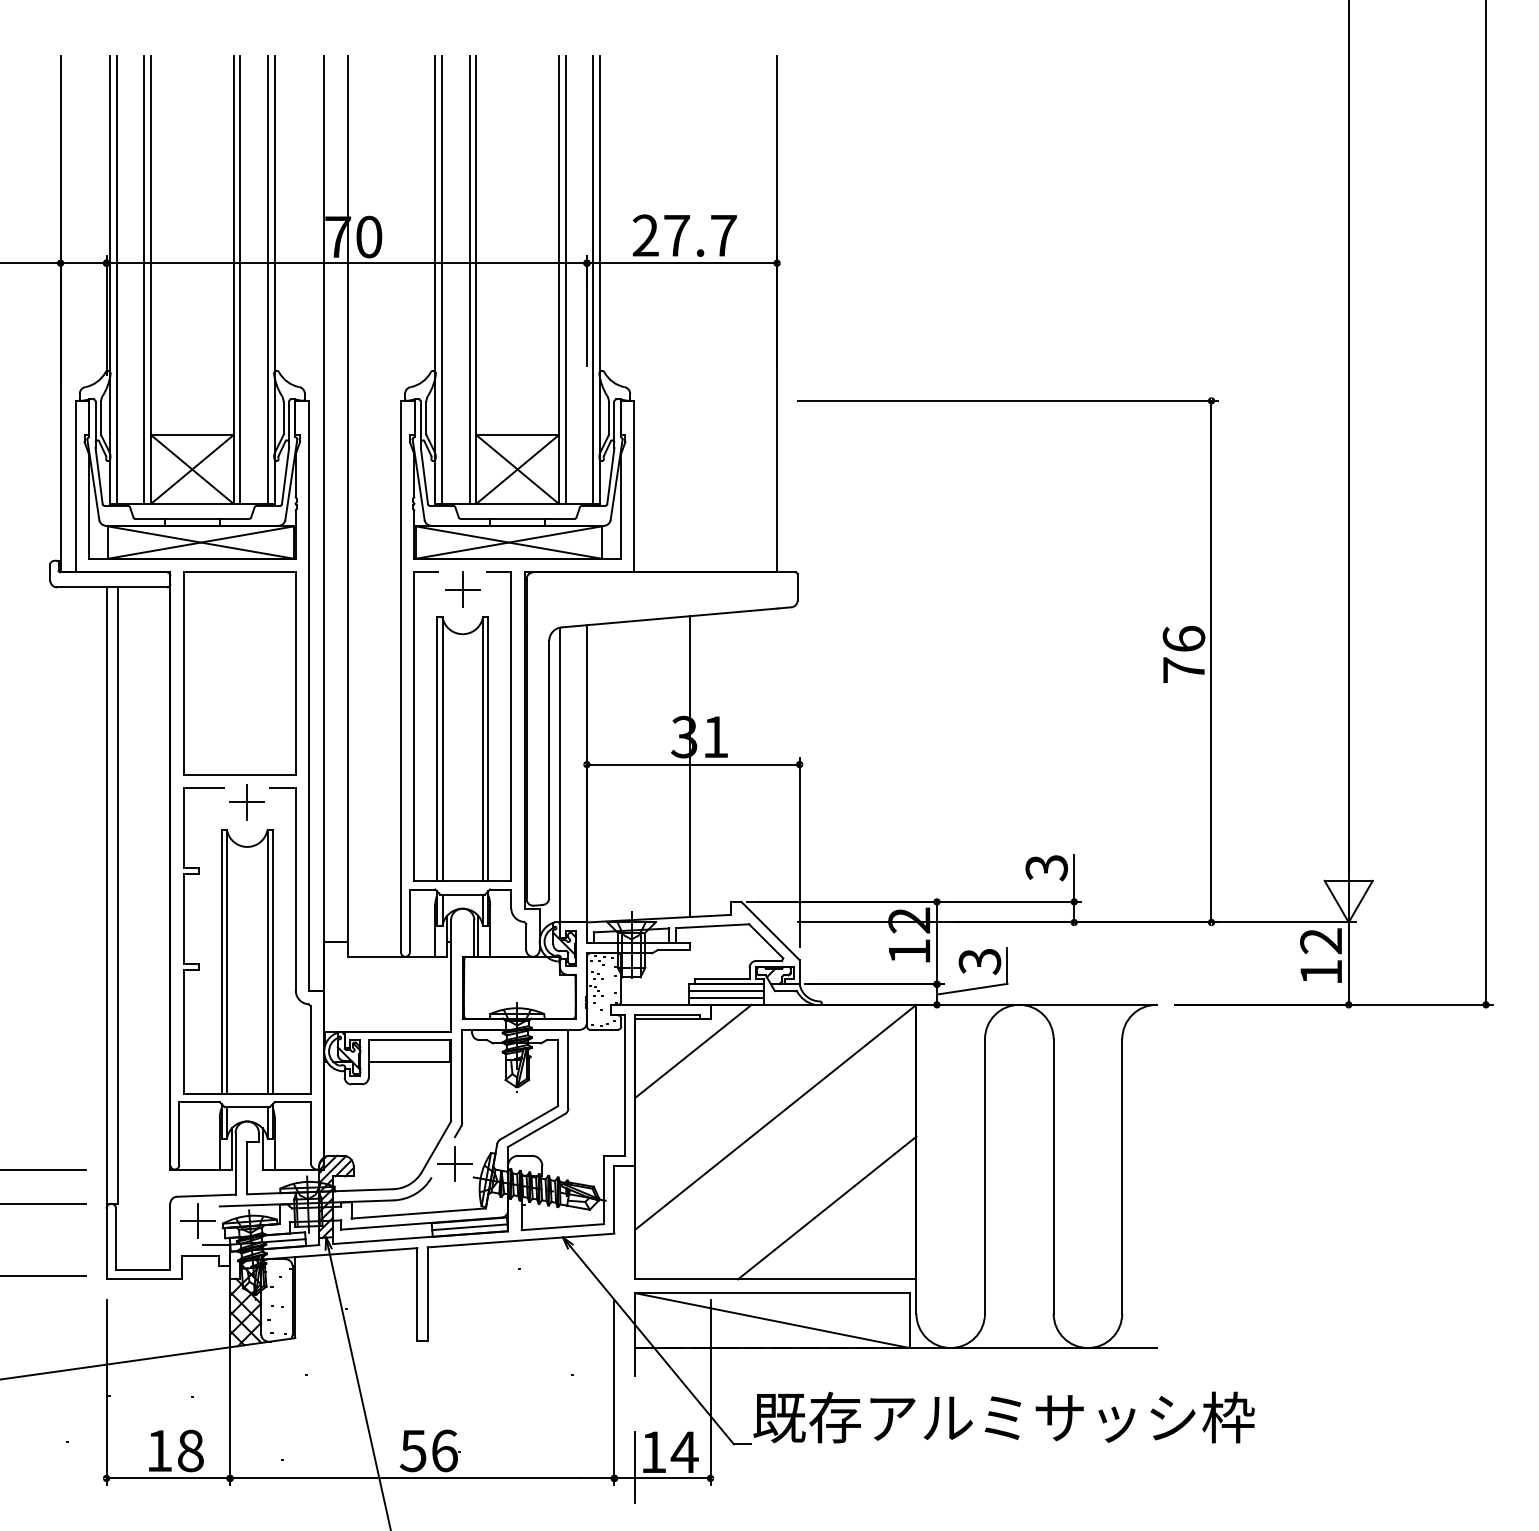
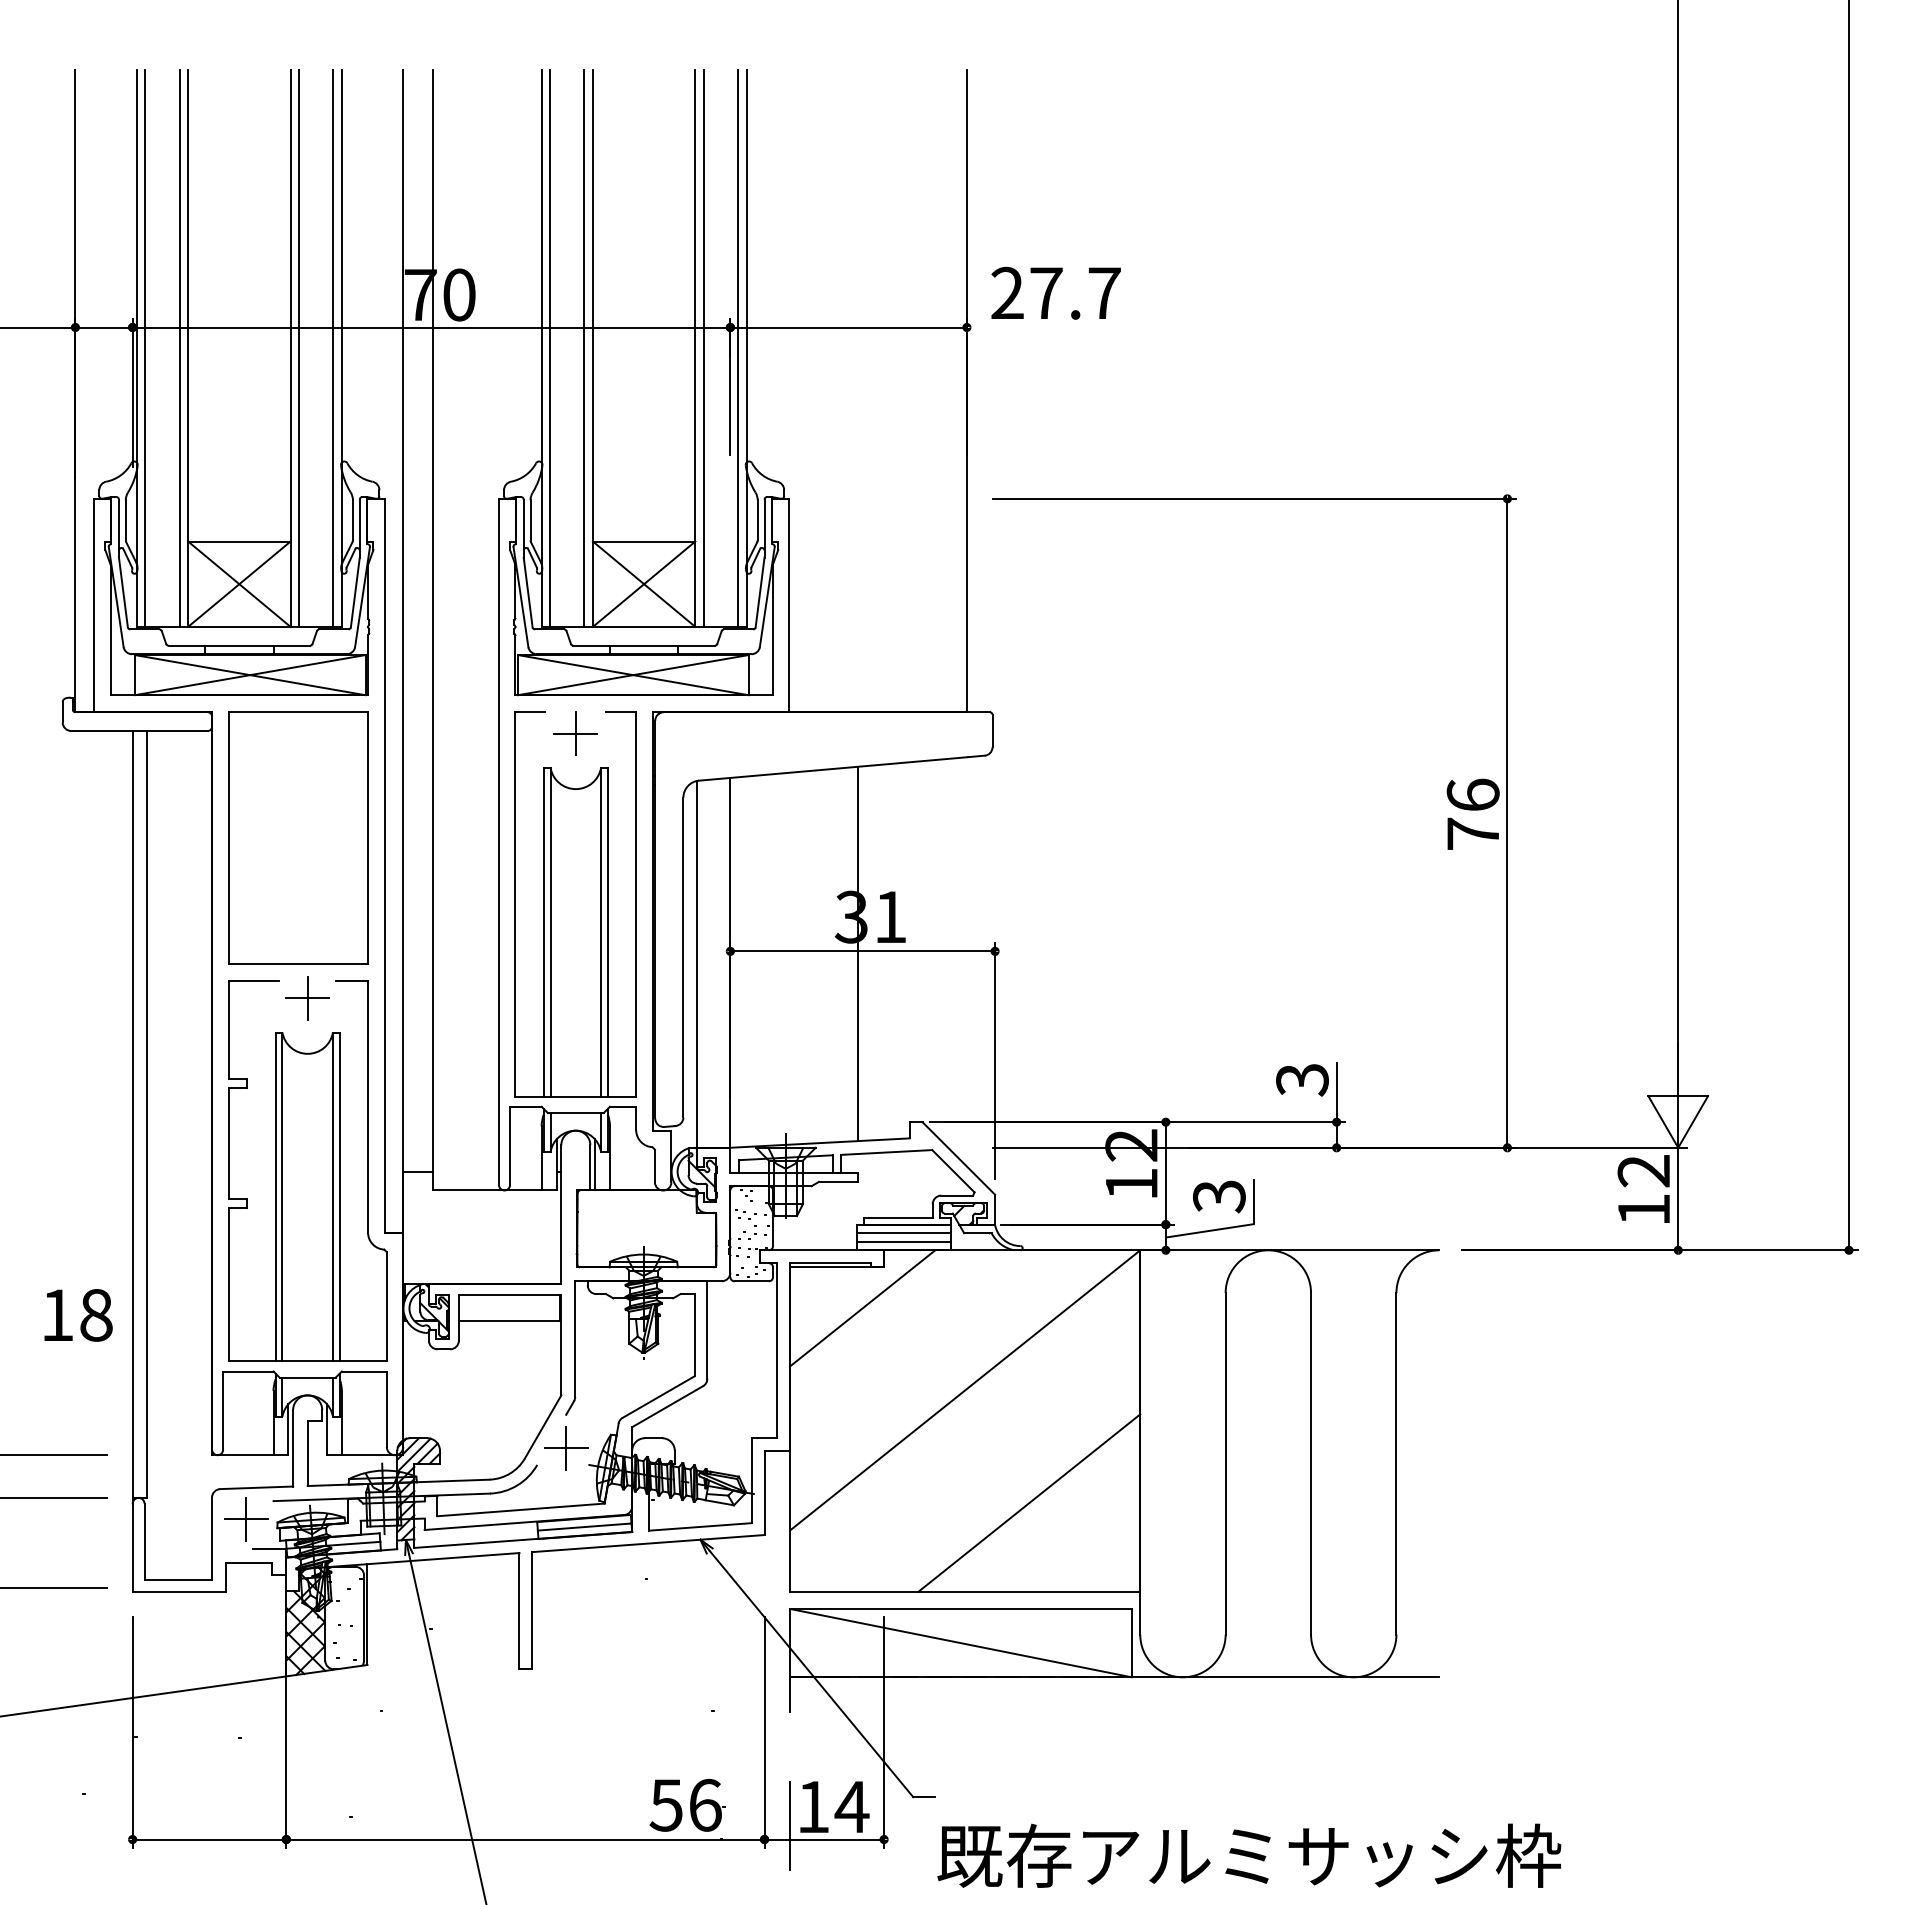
text: (684, 235) -> (1055, 292), moved
text: (1004, 1417) -> (1249, 1855), moved
part: (430, 1450) -> (687, 1804), moved
text: (176, 1451) -> (78, 1315), moved

